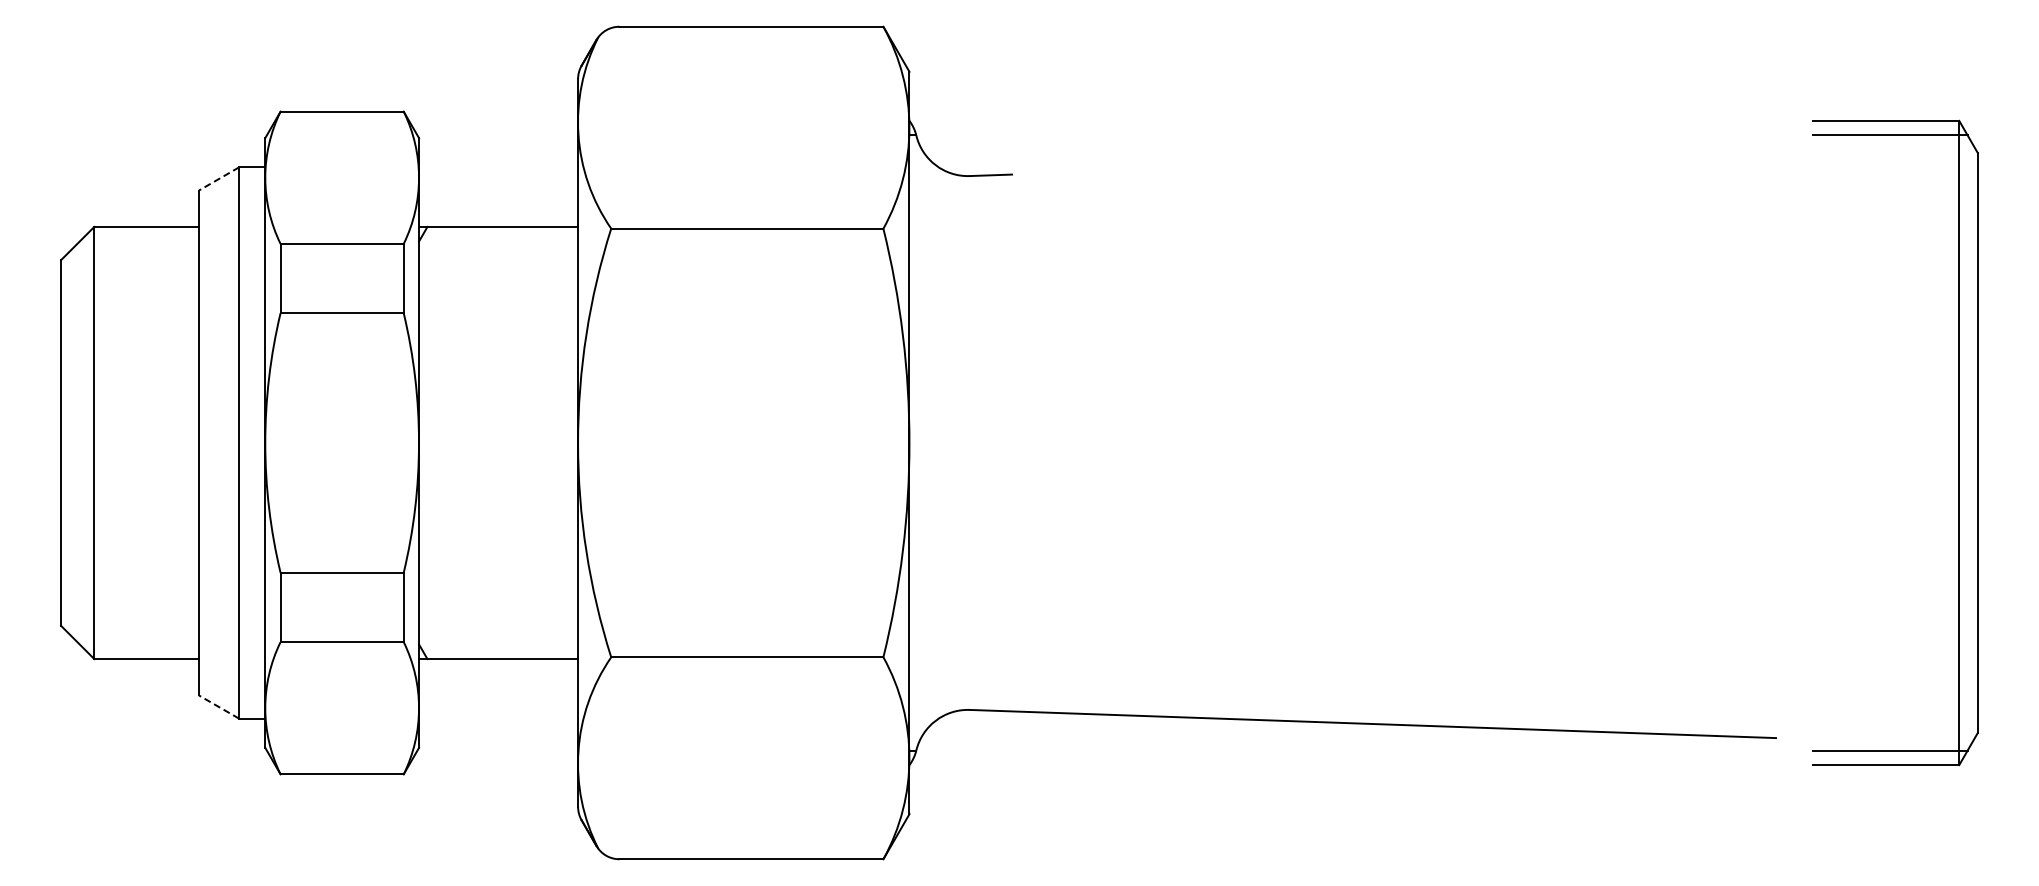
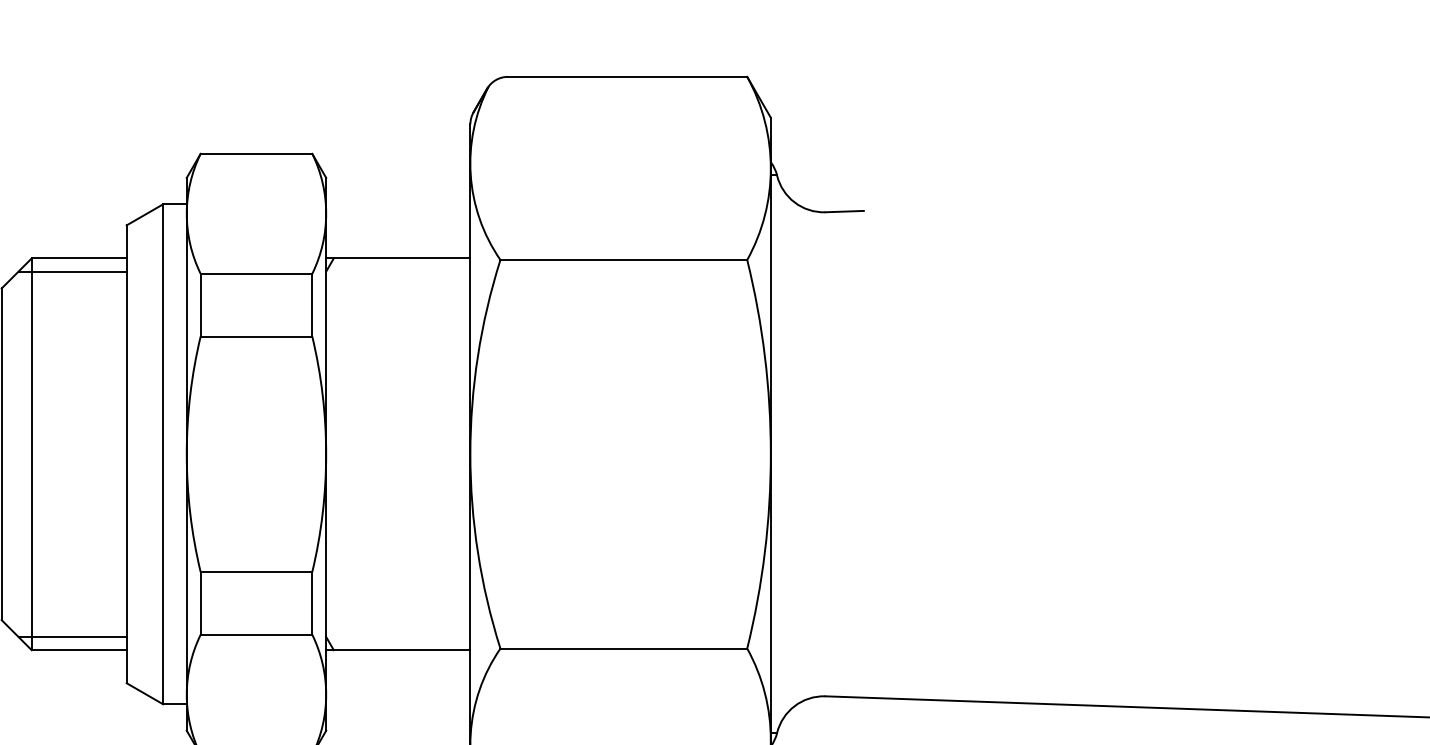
line: (218, 179) -> (144, 215), dashed -> solid
line: (139, 241) -> (72, 271), added
line: (139, 644) -> (72, 637), added
line: (218, 706) -> (144, 693), dashed -> solid

